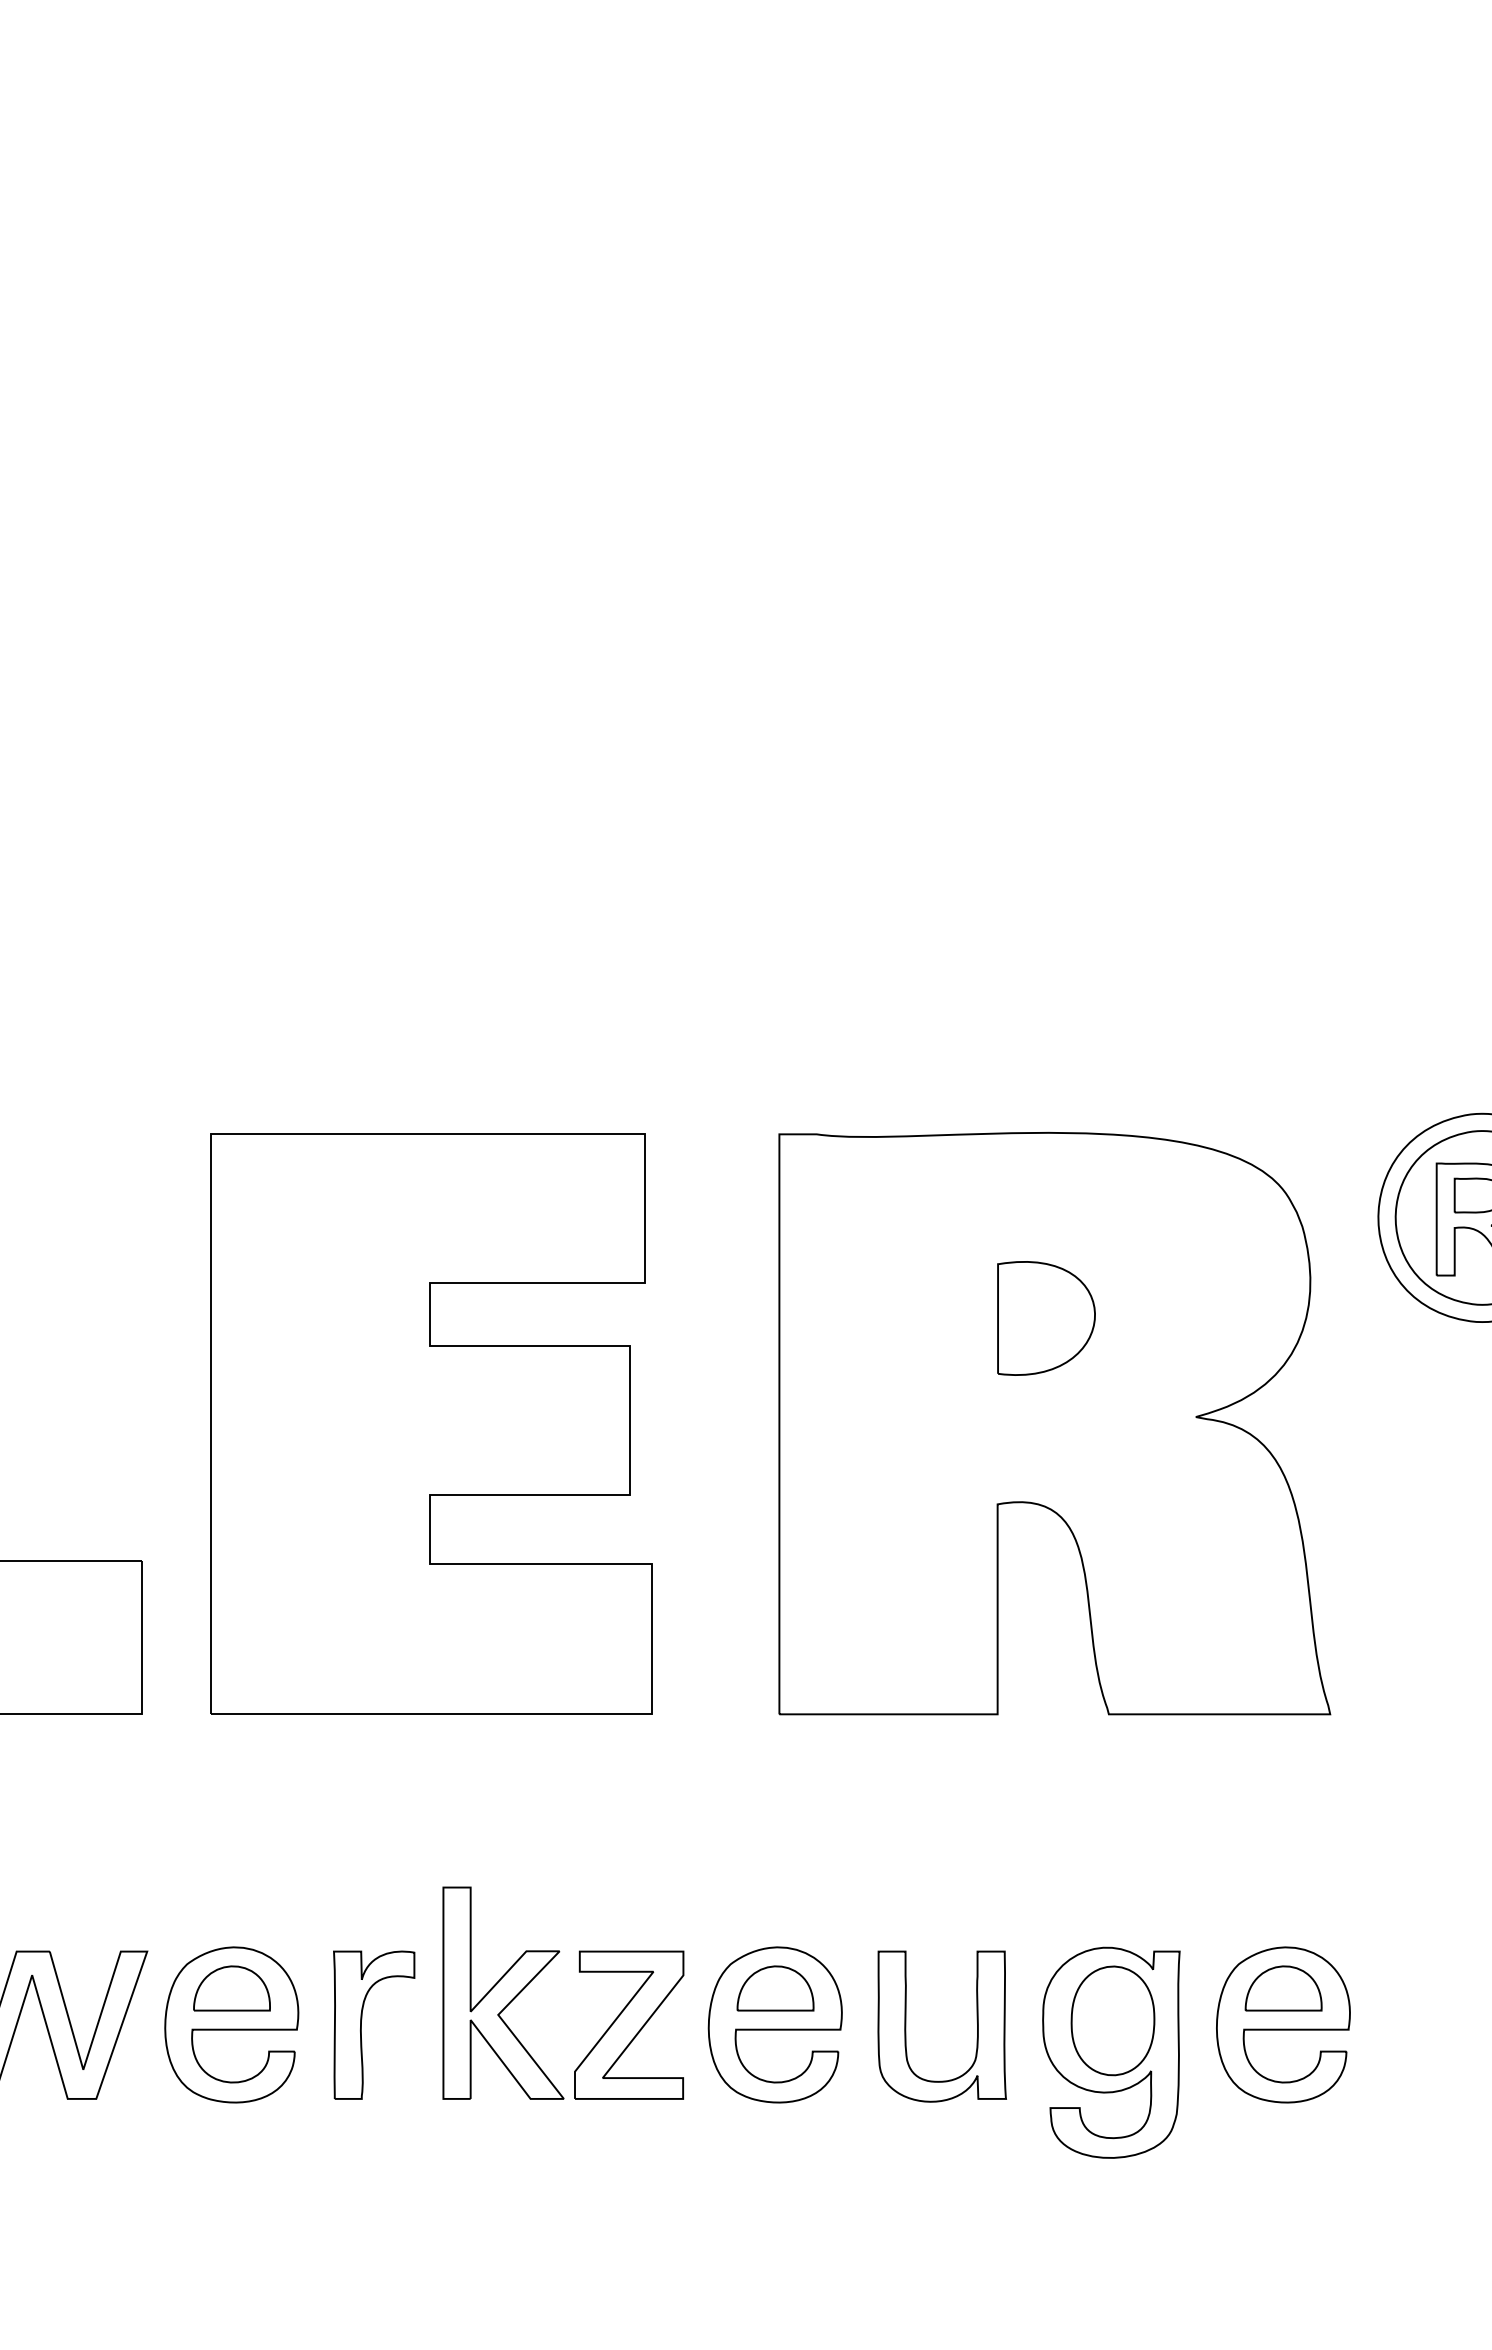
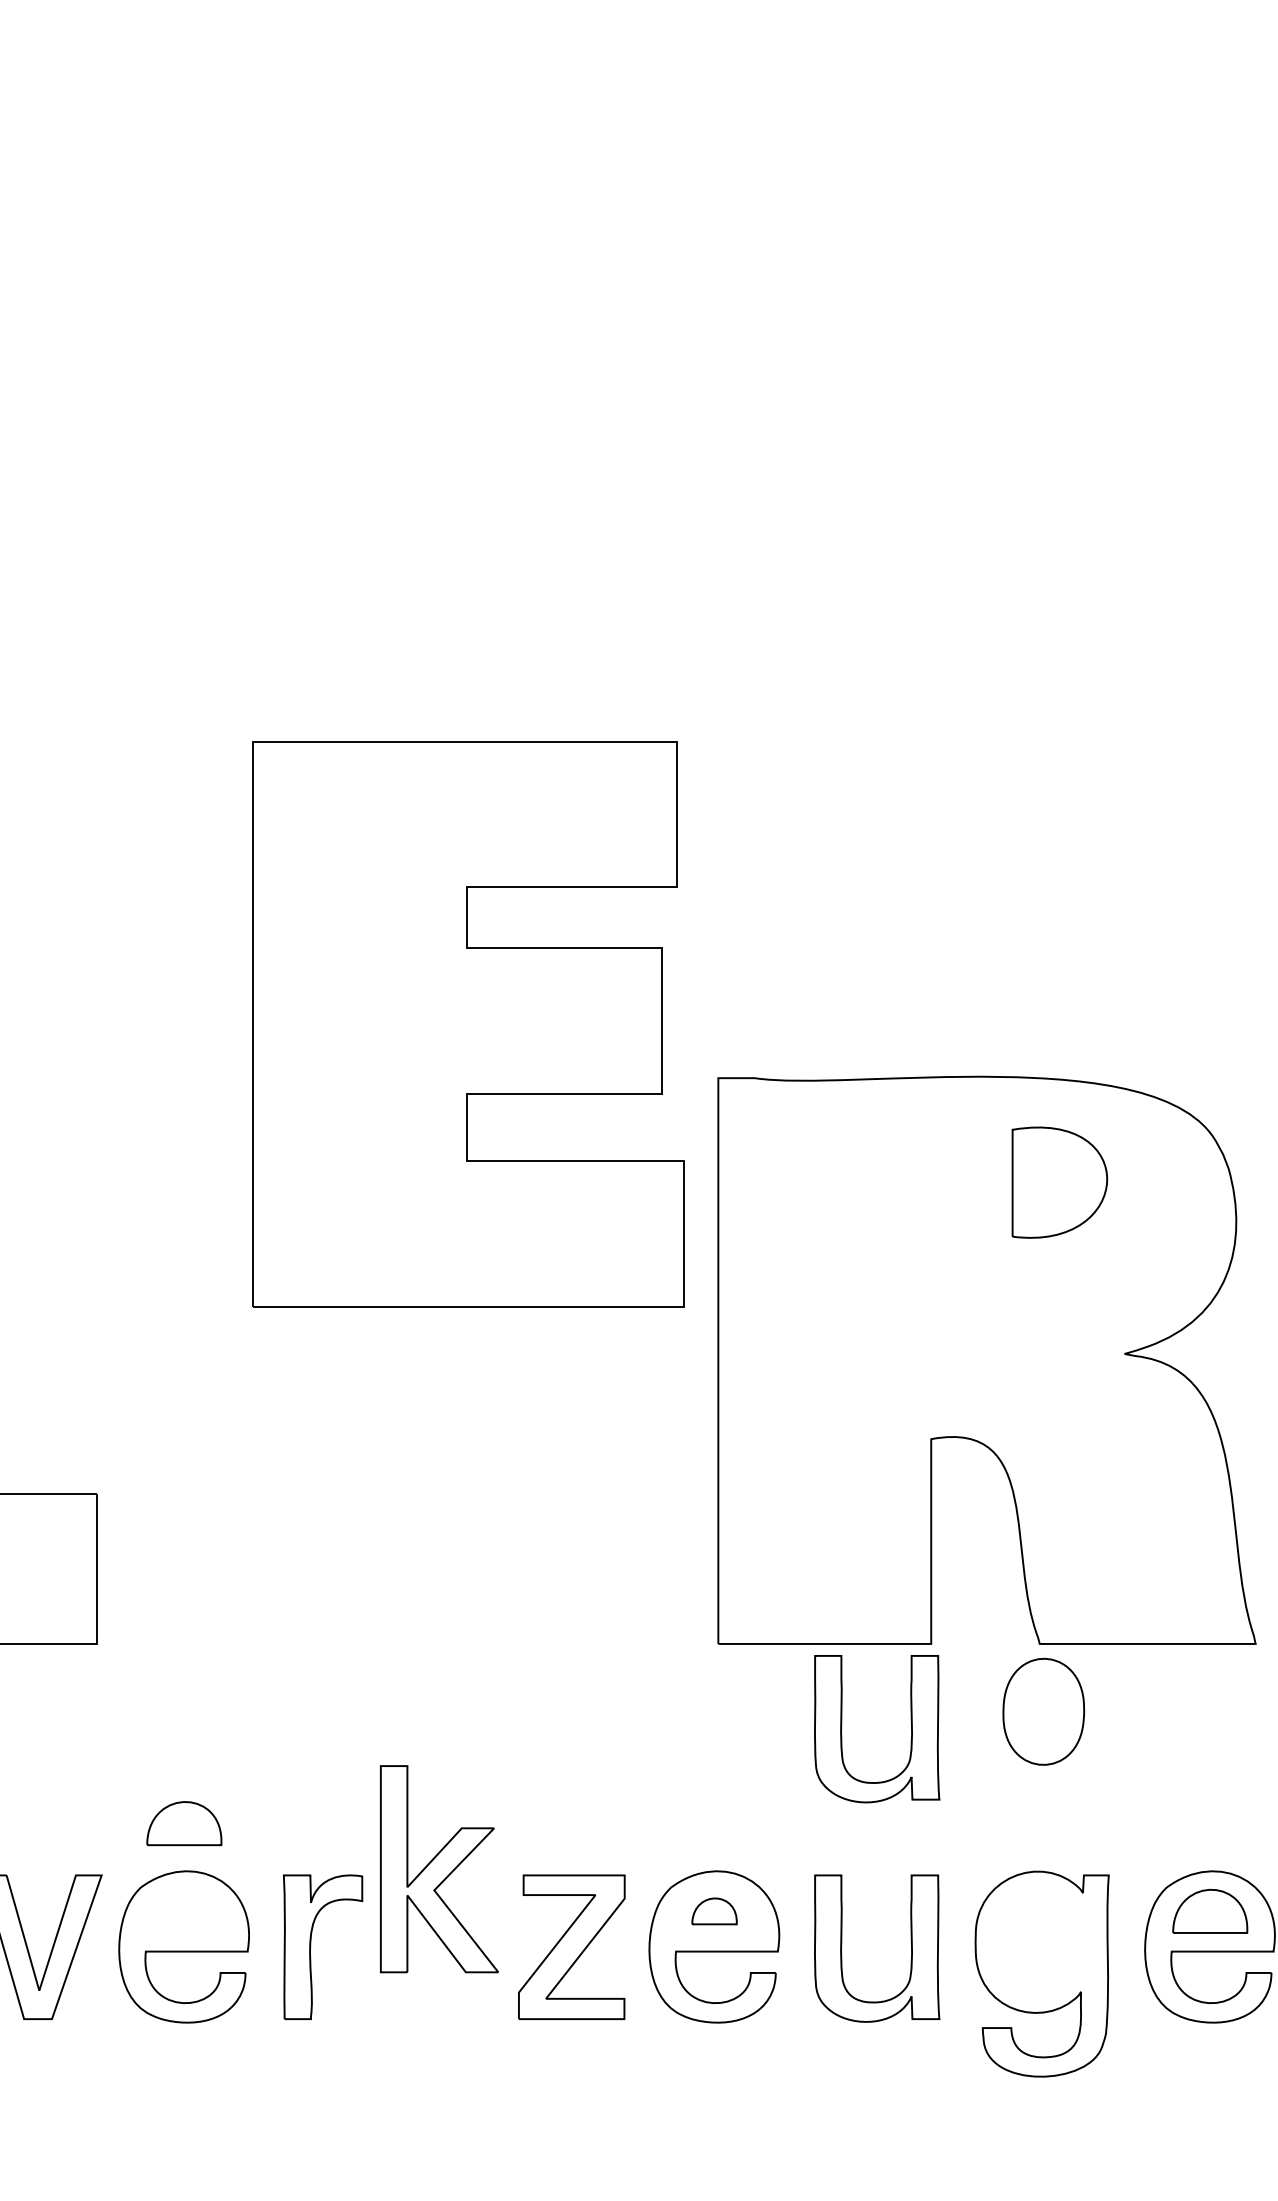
part: (1046, 1318) -> (1059, 1182), moved
part: (431, 1423) -> (468, 1023), moved
part: (906, 1801) -> (842, 1728), added
part: (231, 1988) -> (183, 1823), moved
part: (775, 1988) -> (714, 1911), size x0.6
part: (503, 1992) -> (439, 1868), moved
part: (1112, 2020) -> (1043, 1711), moved

